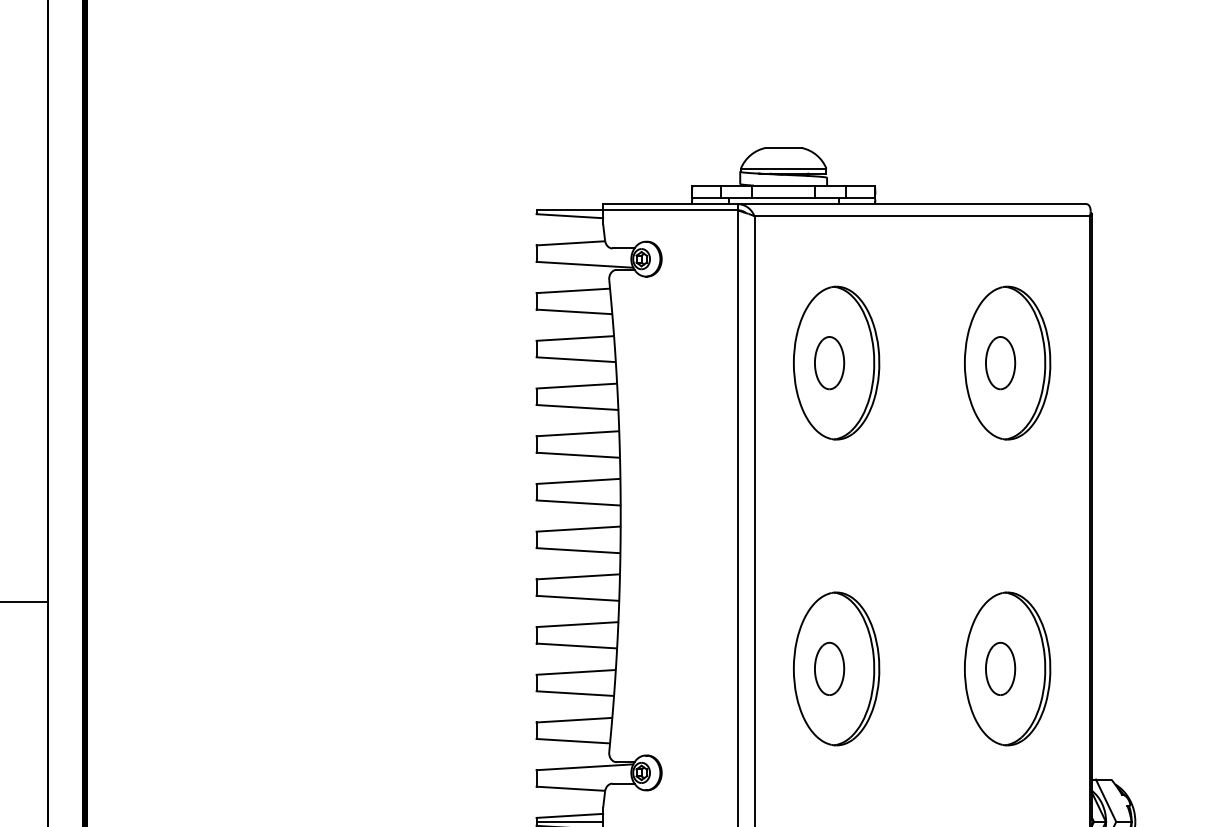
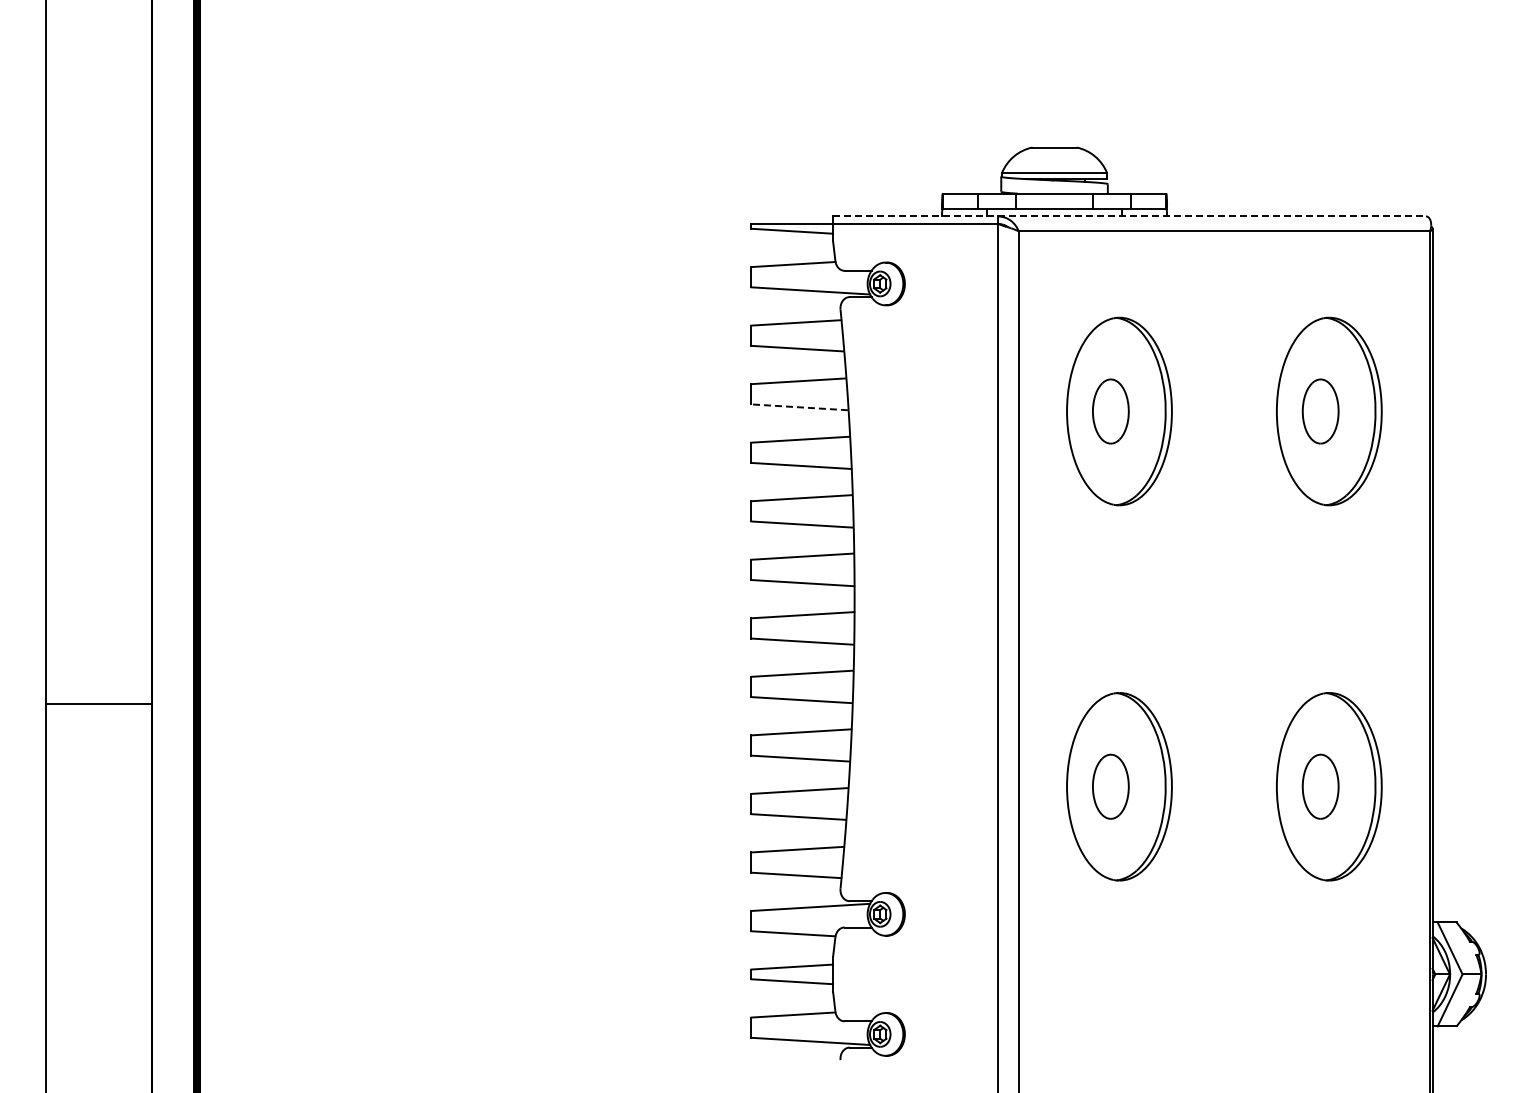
line: (845, 204) -> (1130, 216), solid -> dashed
line: (575, 359) -> (799, 407), solid -> dashed
line: (570, 821) -> (792, 974), removed

